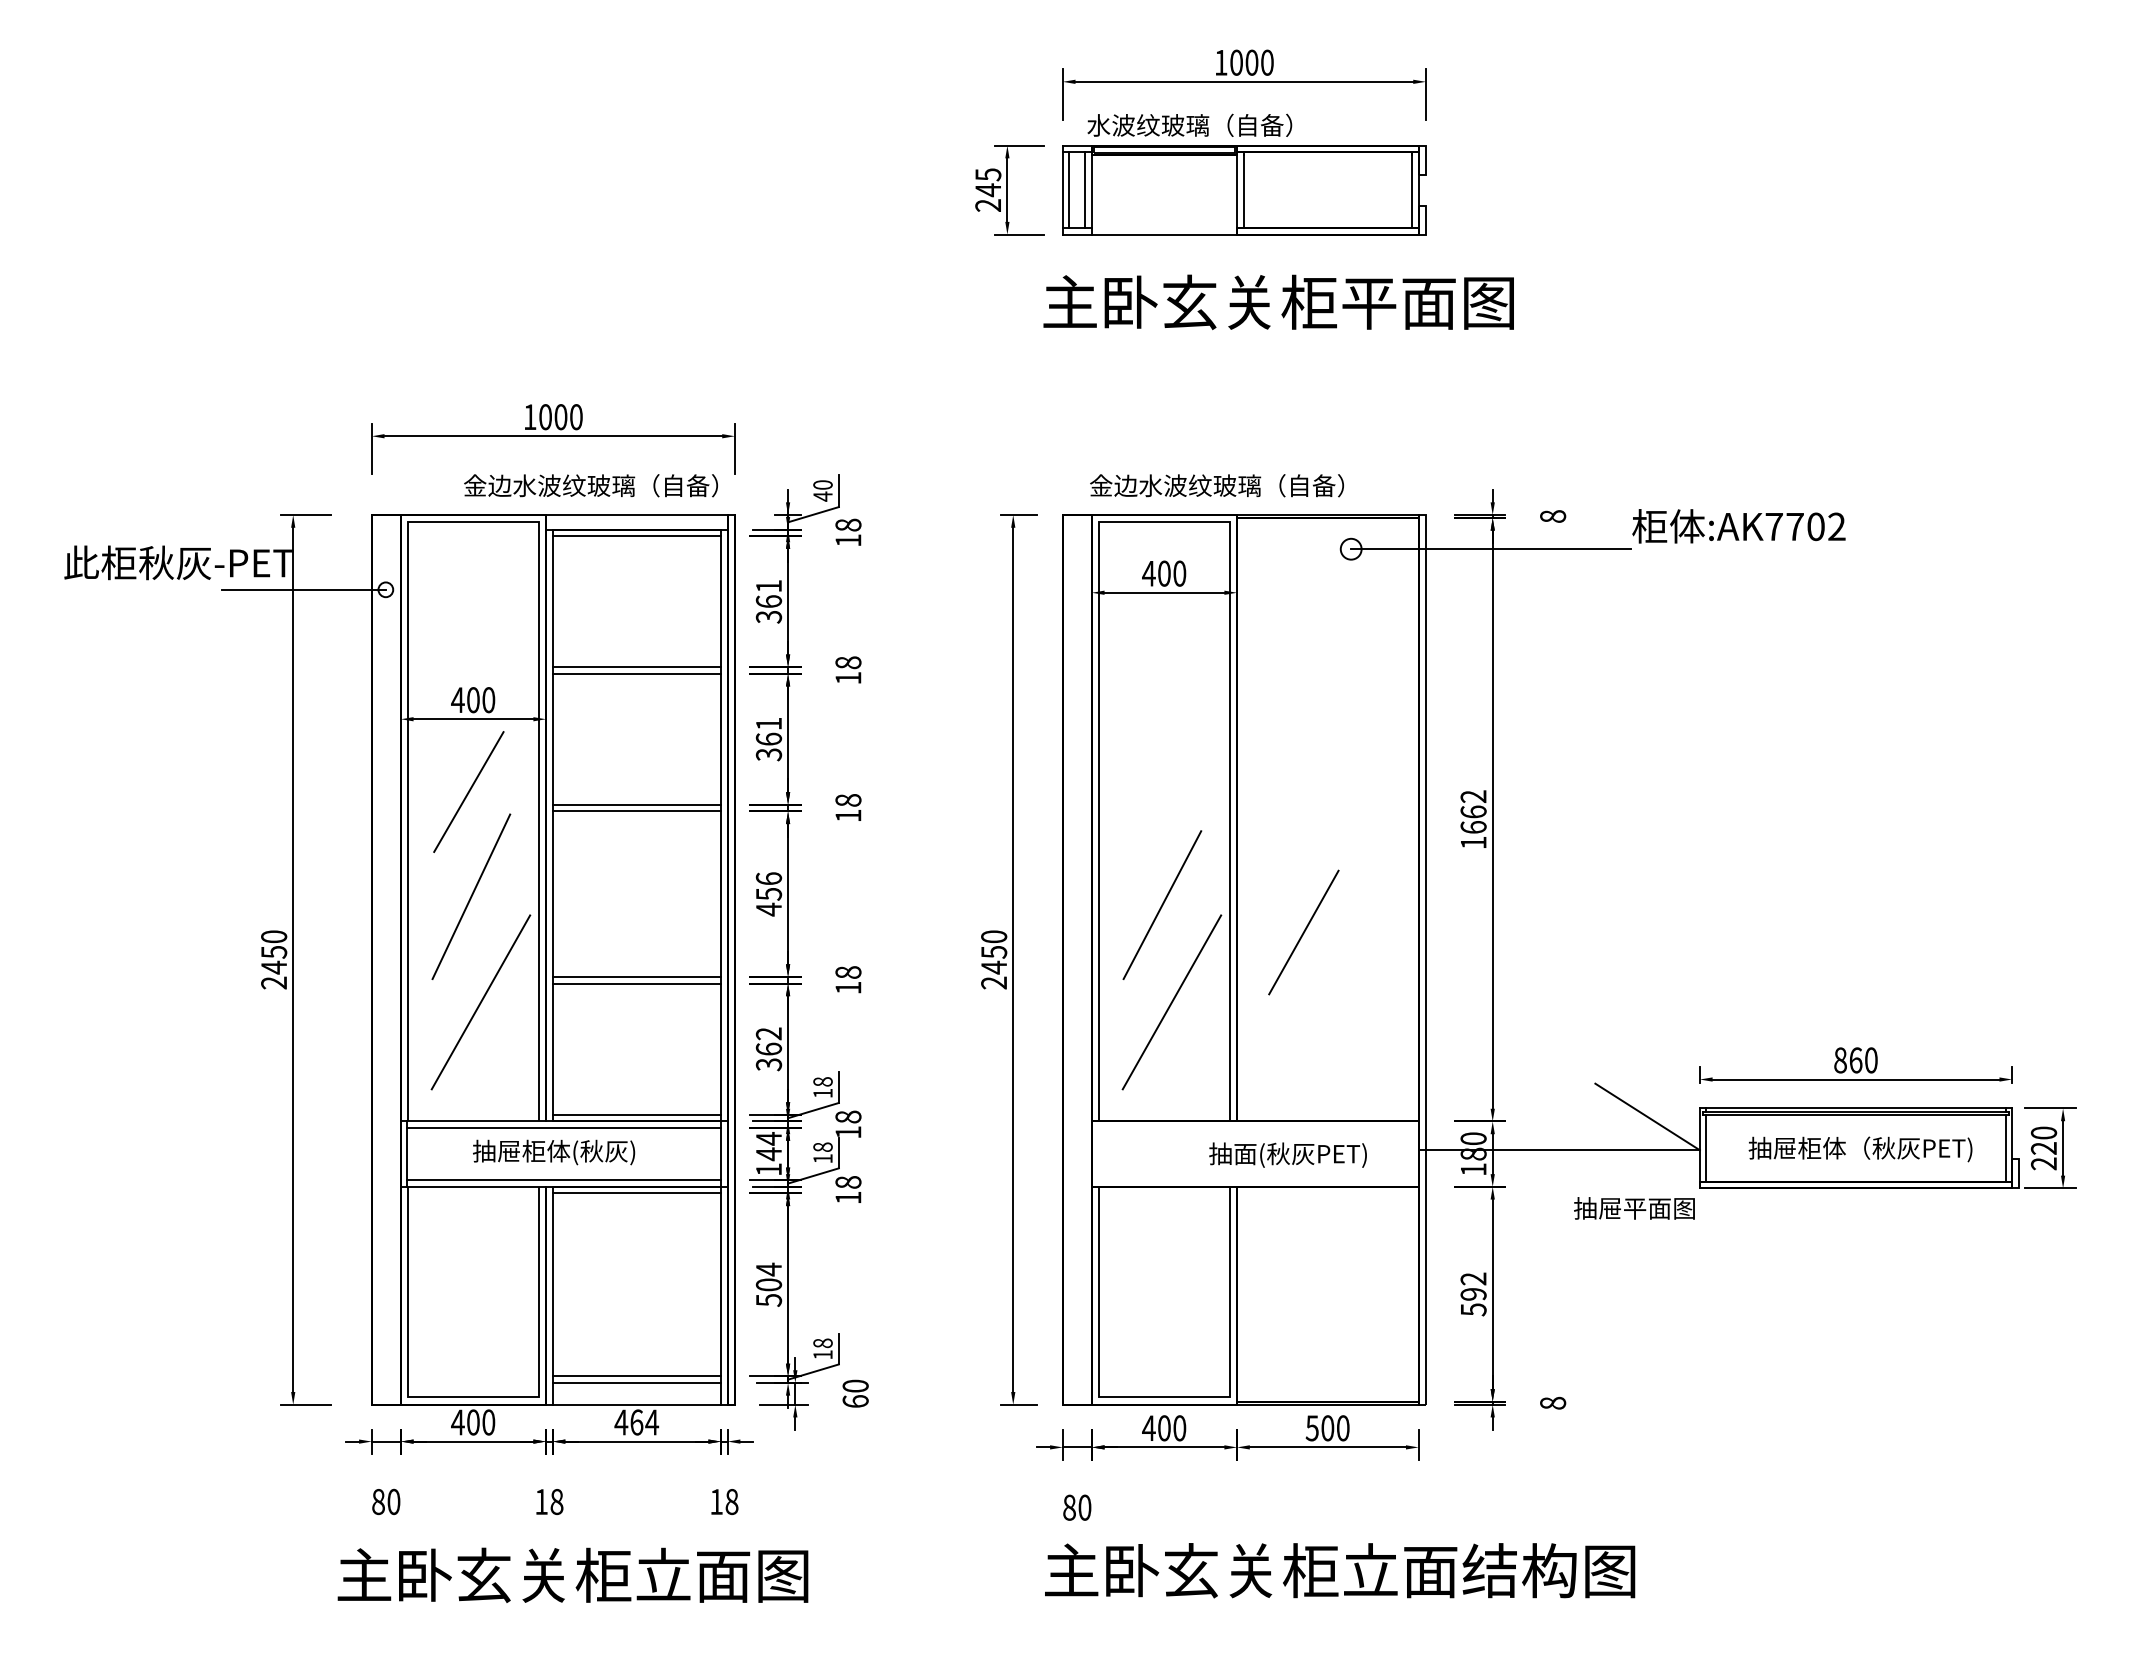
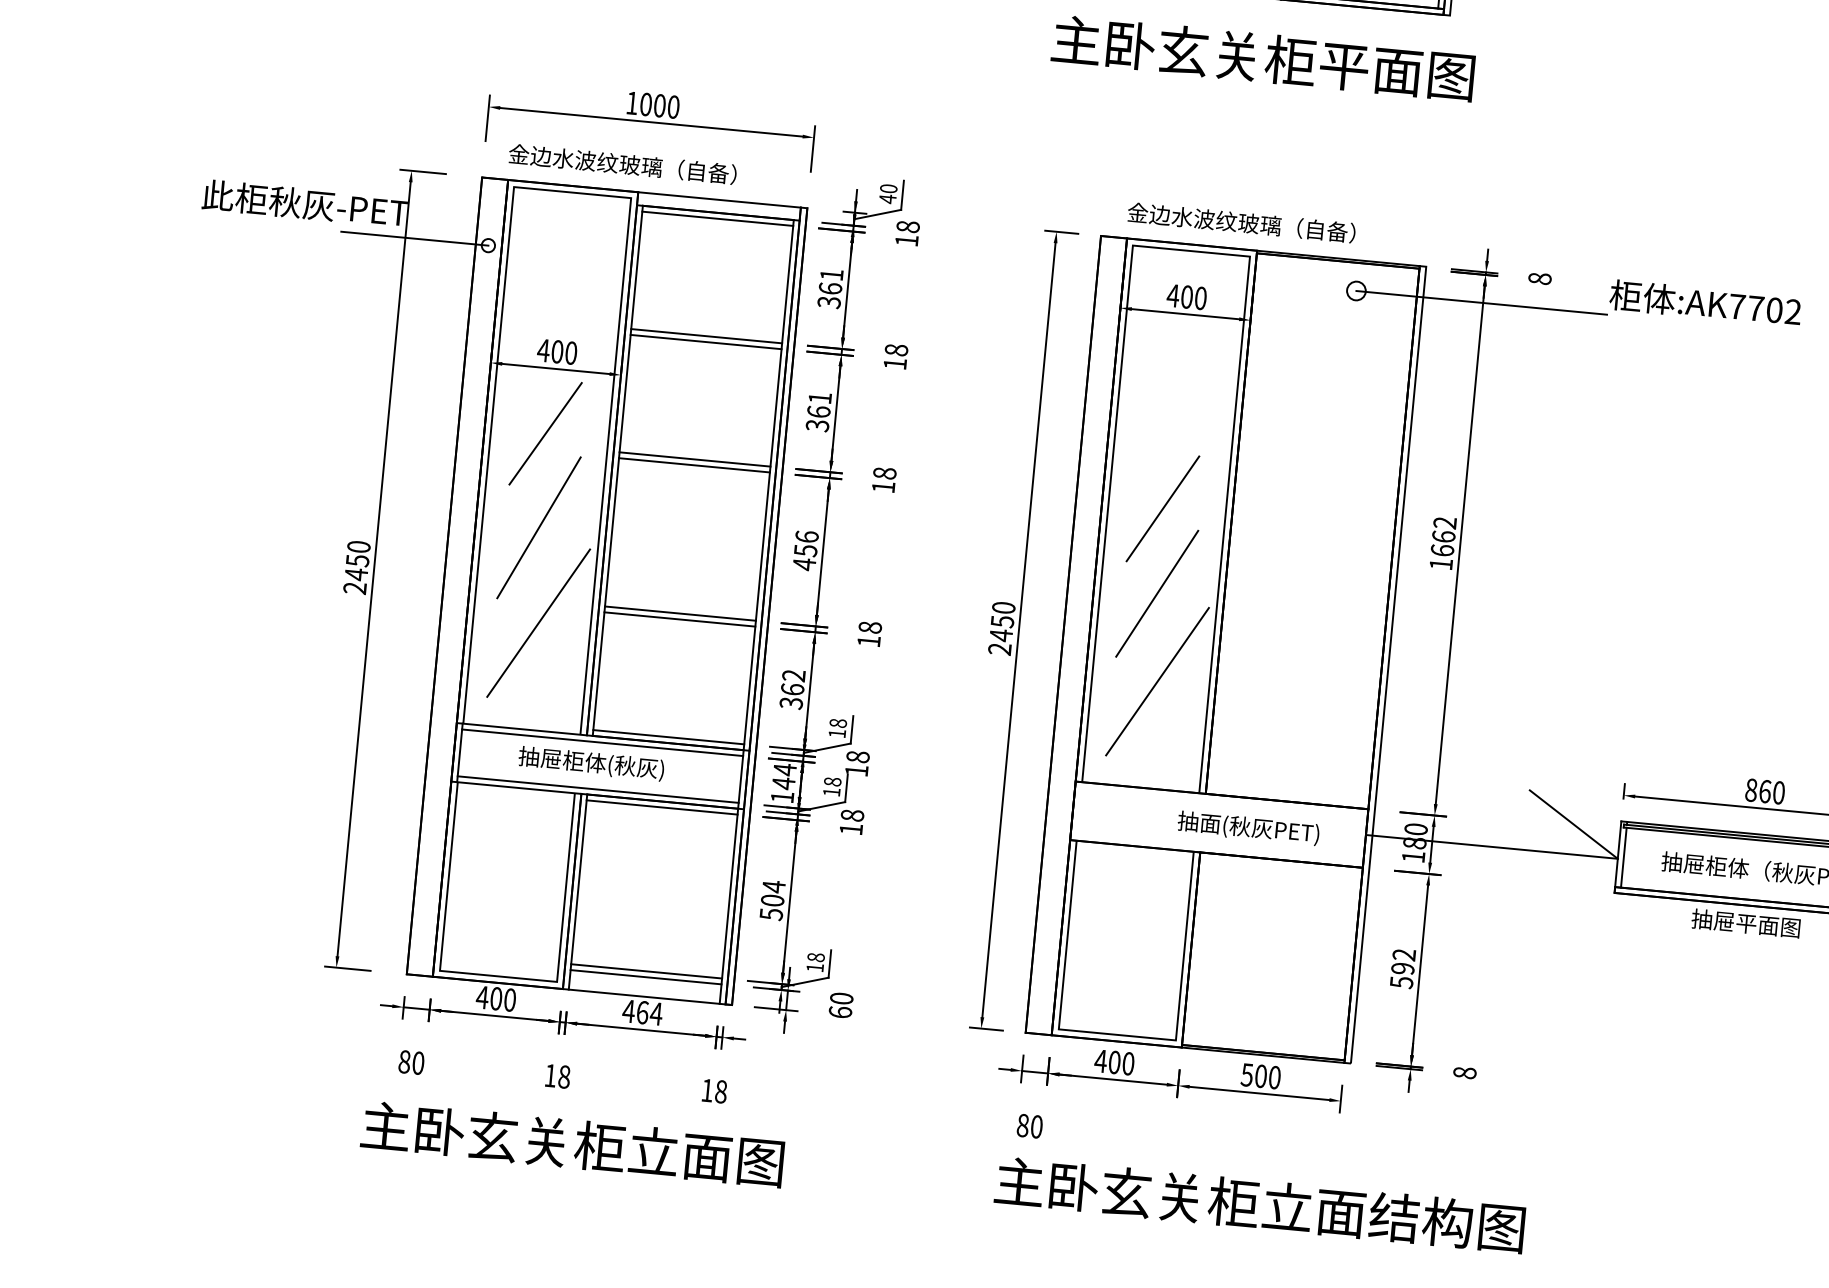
text: (1278, 301) -> (1263, 57), moved
text: (590, 485) -> (622, 164), moved
line: (1303, 932) -> (1162, 508), moved
text: (1634, 1208) -> (1745, 923), moved

